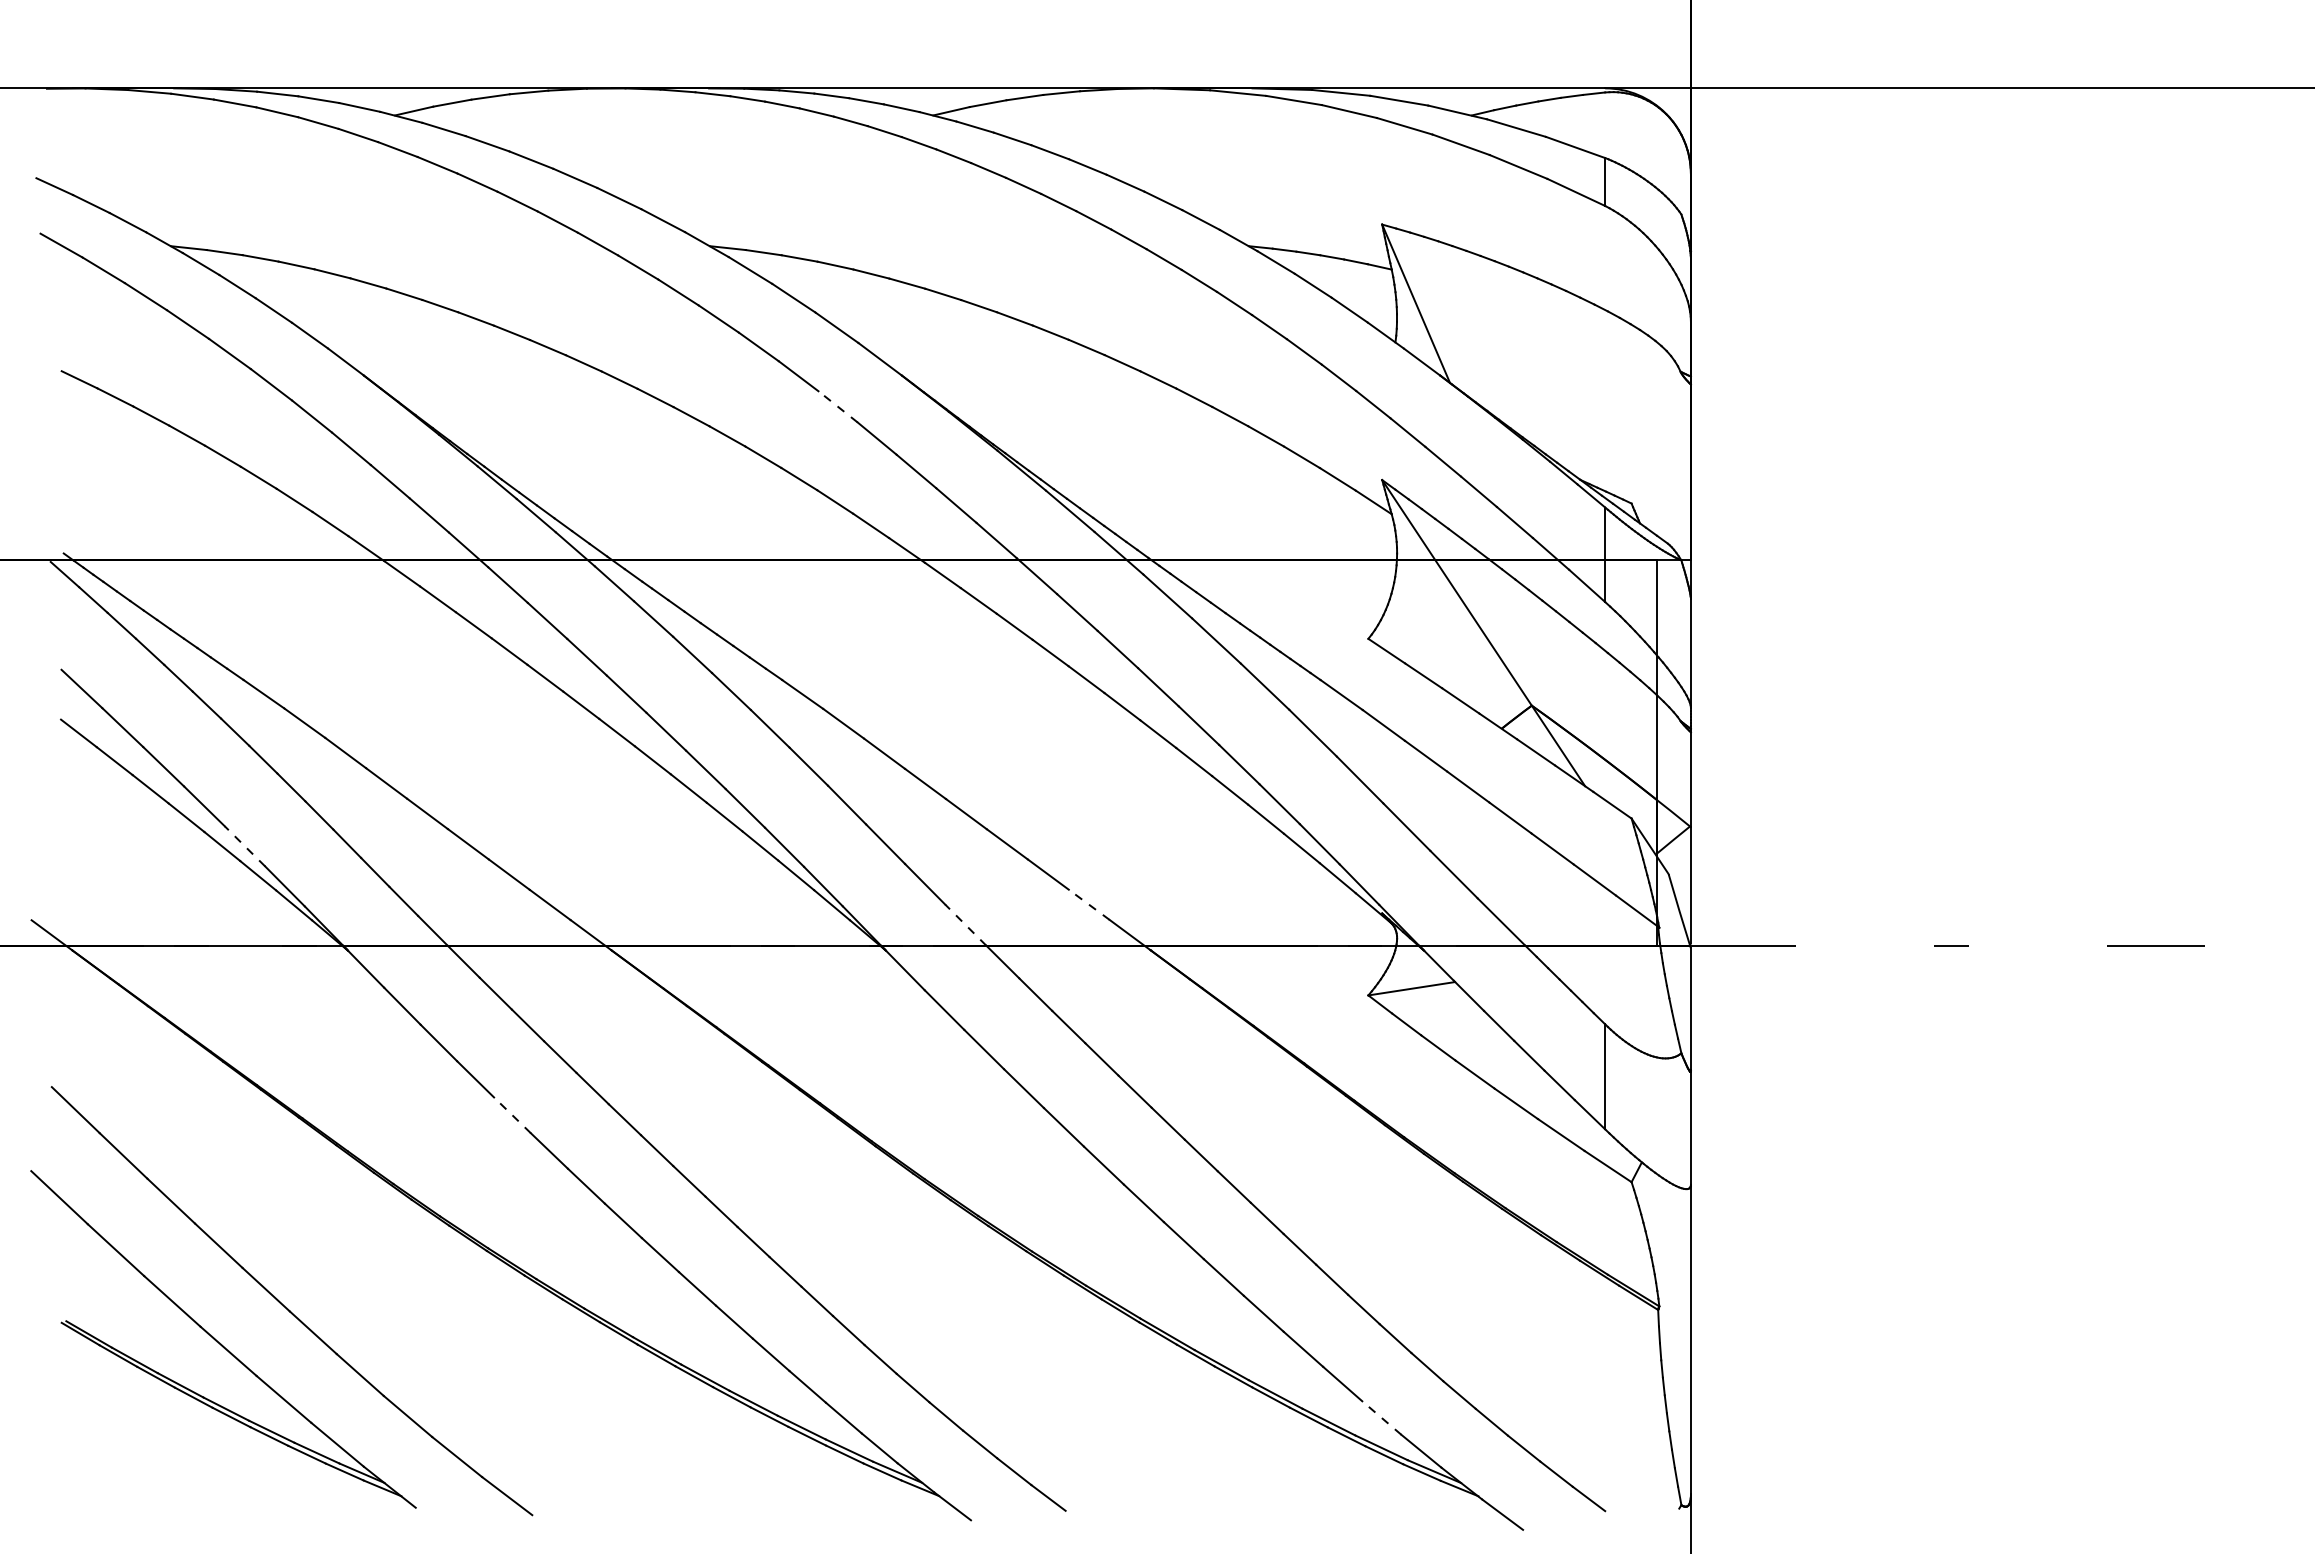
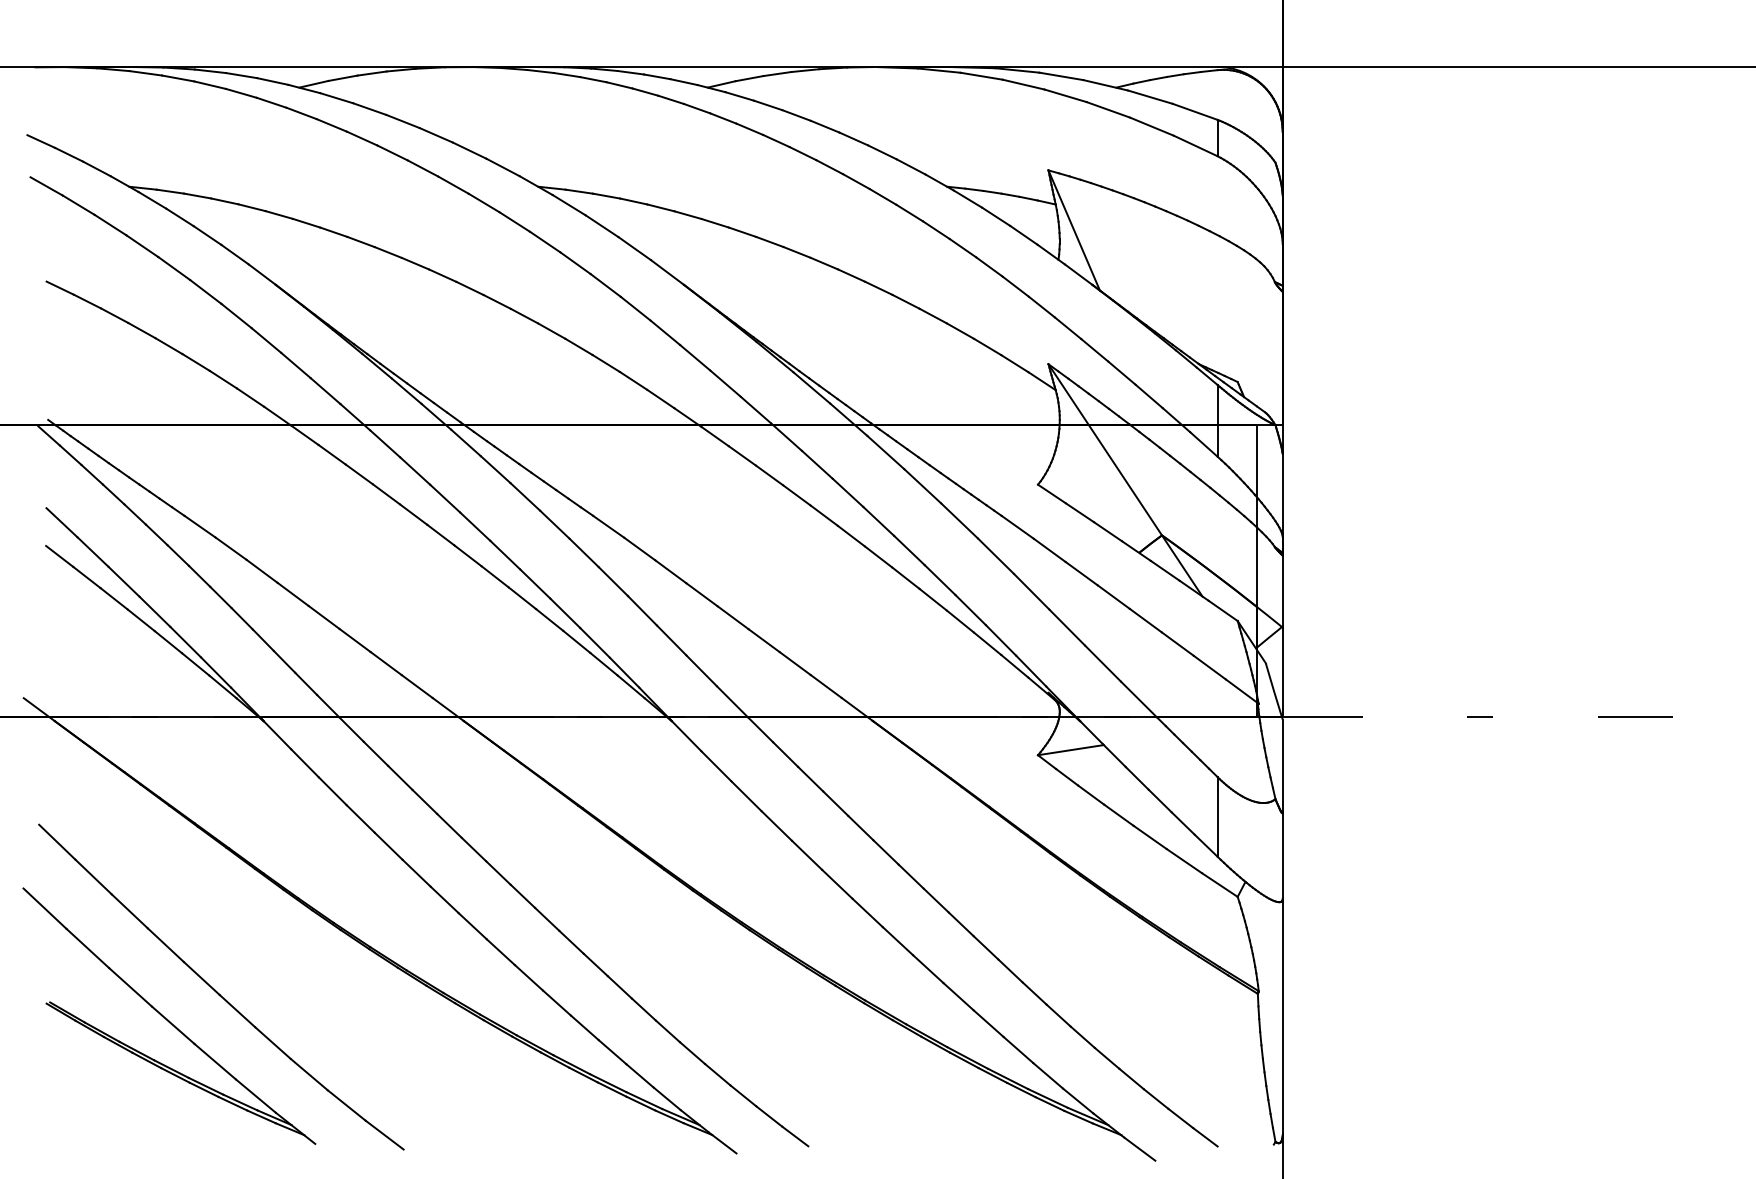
line: (837, 406) -> (635, 308), dashed -> solid
line: (245, 846) -> (186, 642), dashed -> solid
line: (1088, 904) -> (825, 686), dashed -> solid
line: (965, 924) -> (732, 701), dashed -> solid
line: (512, 1115) -> (388, 846), dashed -> solid
line: (1381, 1418) -> (1047, 1076), dashed -> solid

